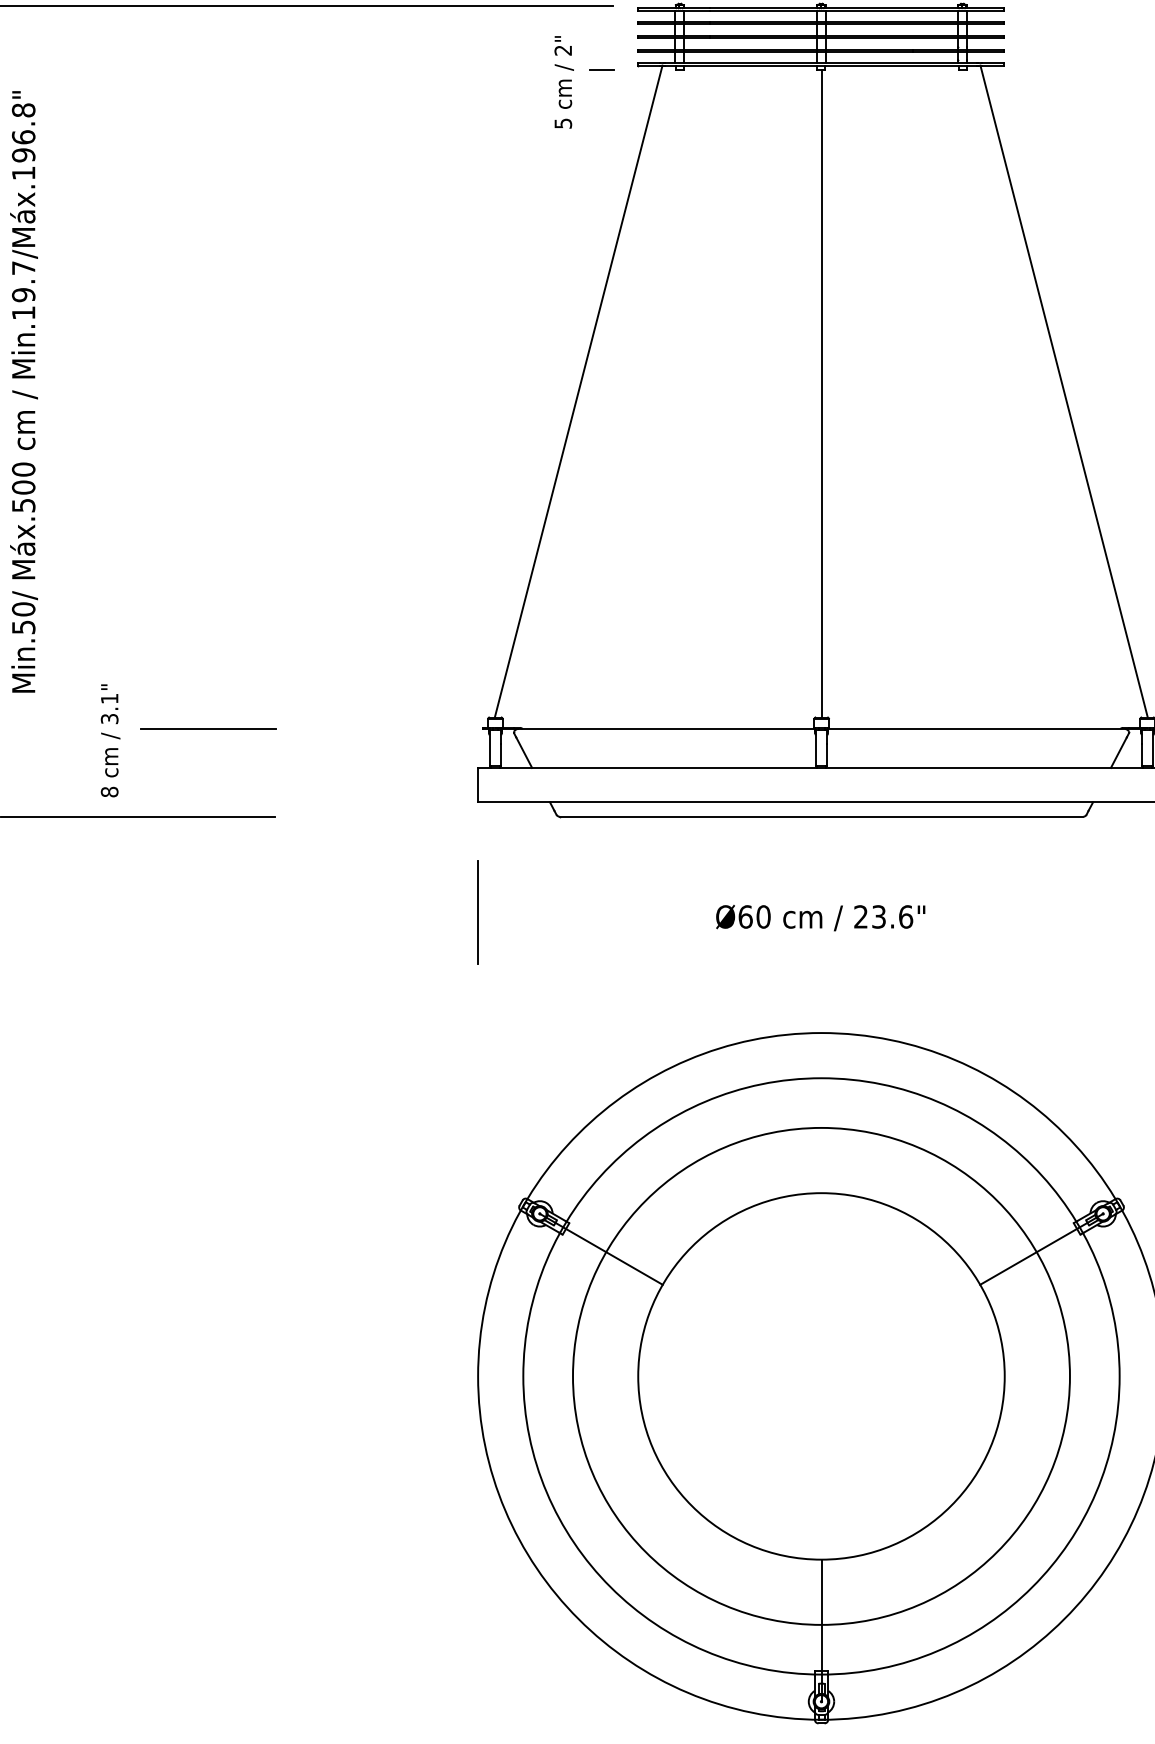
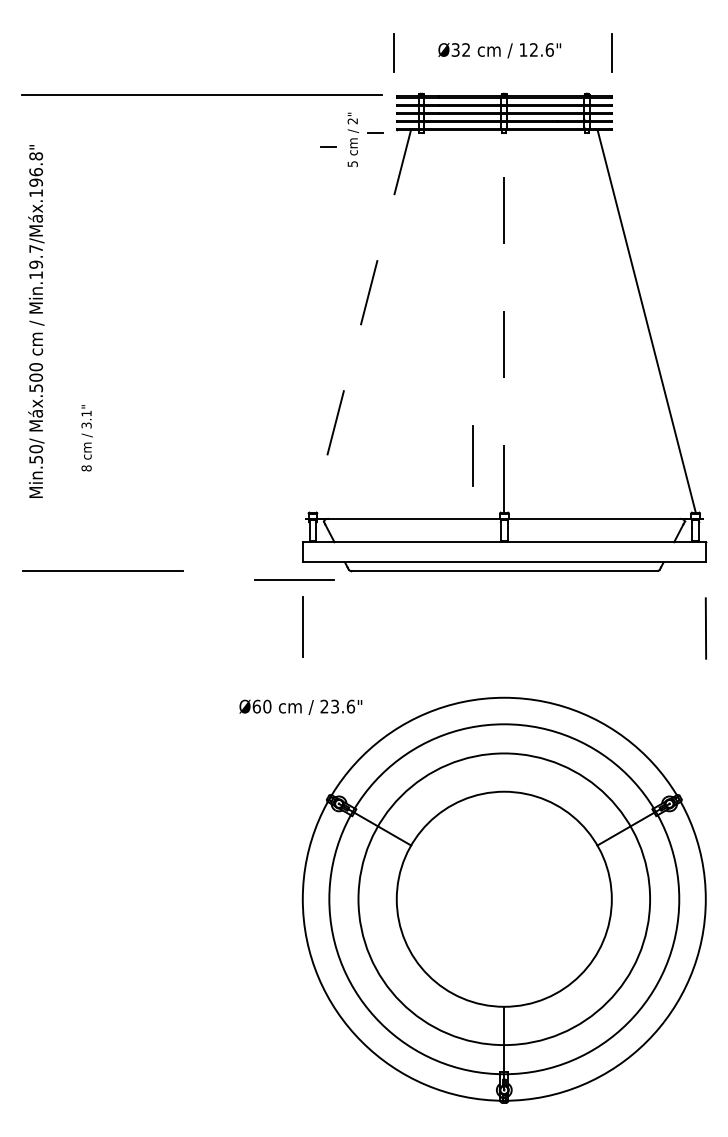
line: (521, 93) -> (328, 146), added
line: (578, 391) -> (361, 321), solid -> dashed
line: (821, 393) -> (504, 322), solid -> dashed
line: (767, 620) -> (472, 455), added
line: (208, 727) -> (294, 579), moved
text: (109, 741) -> (86, 438), moved
text: (820, 916) -> (300, 706), moved

